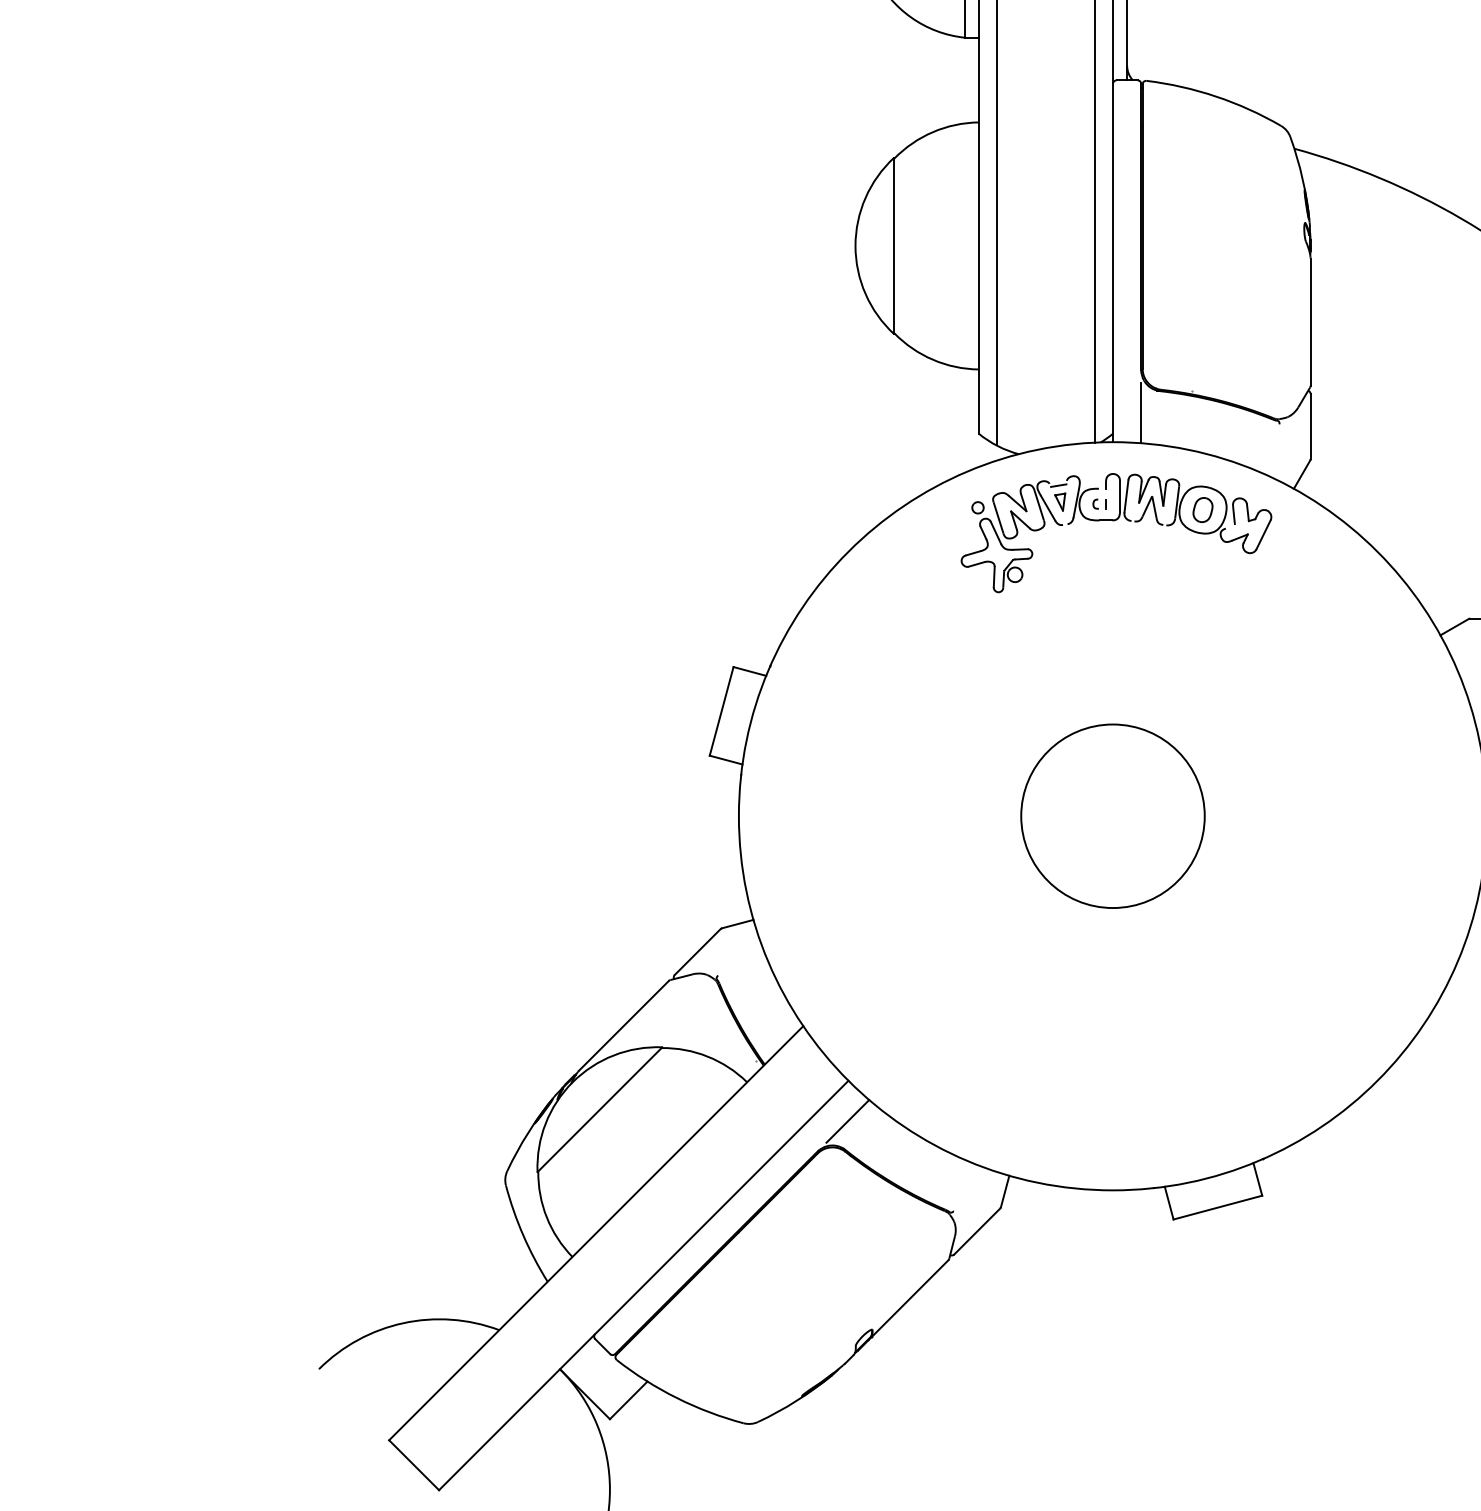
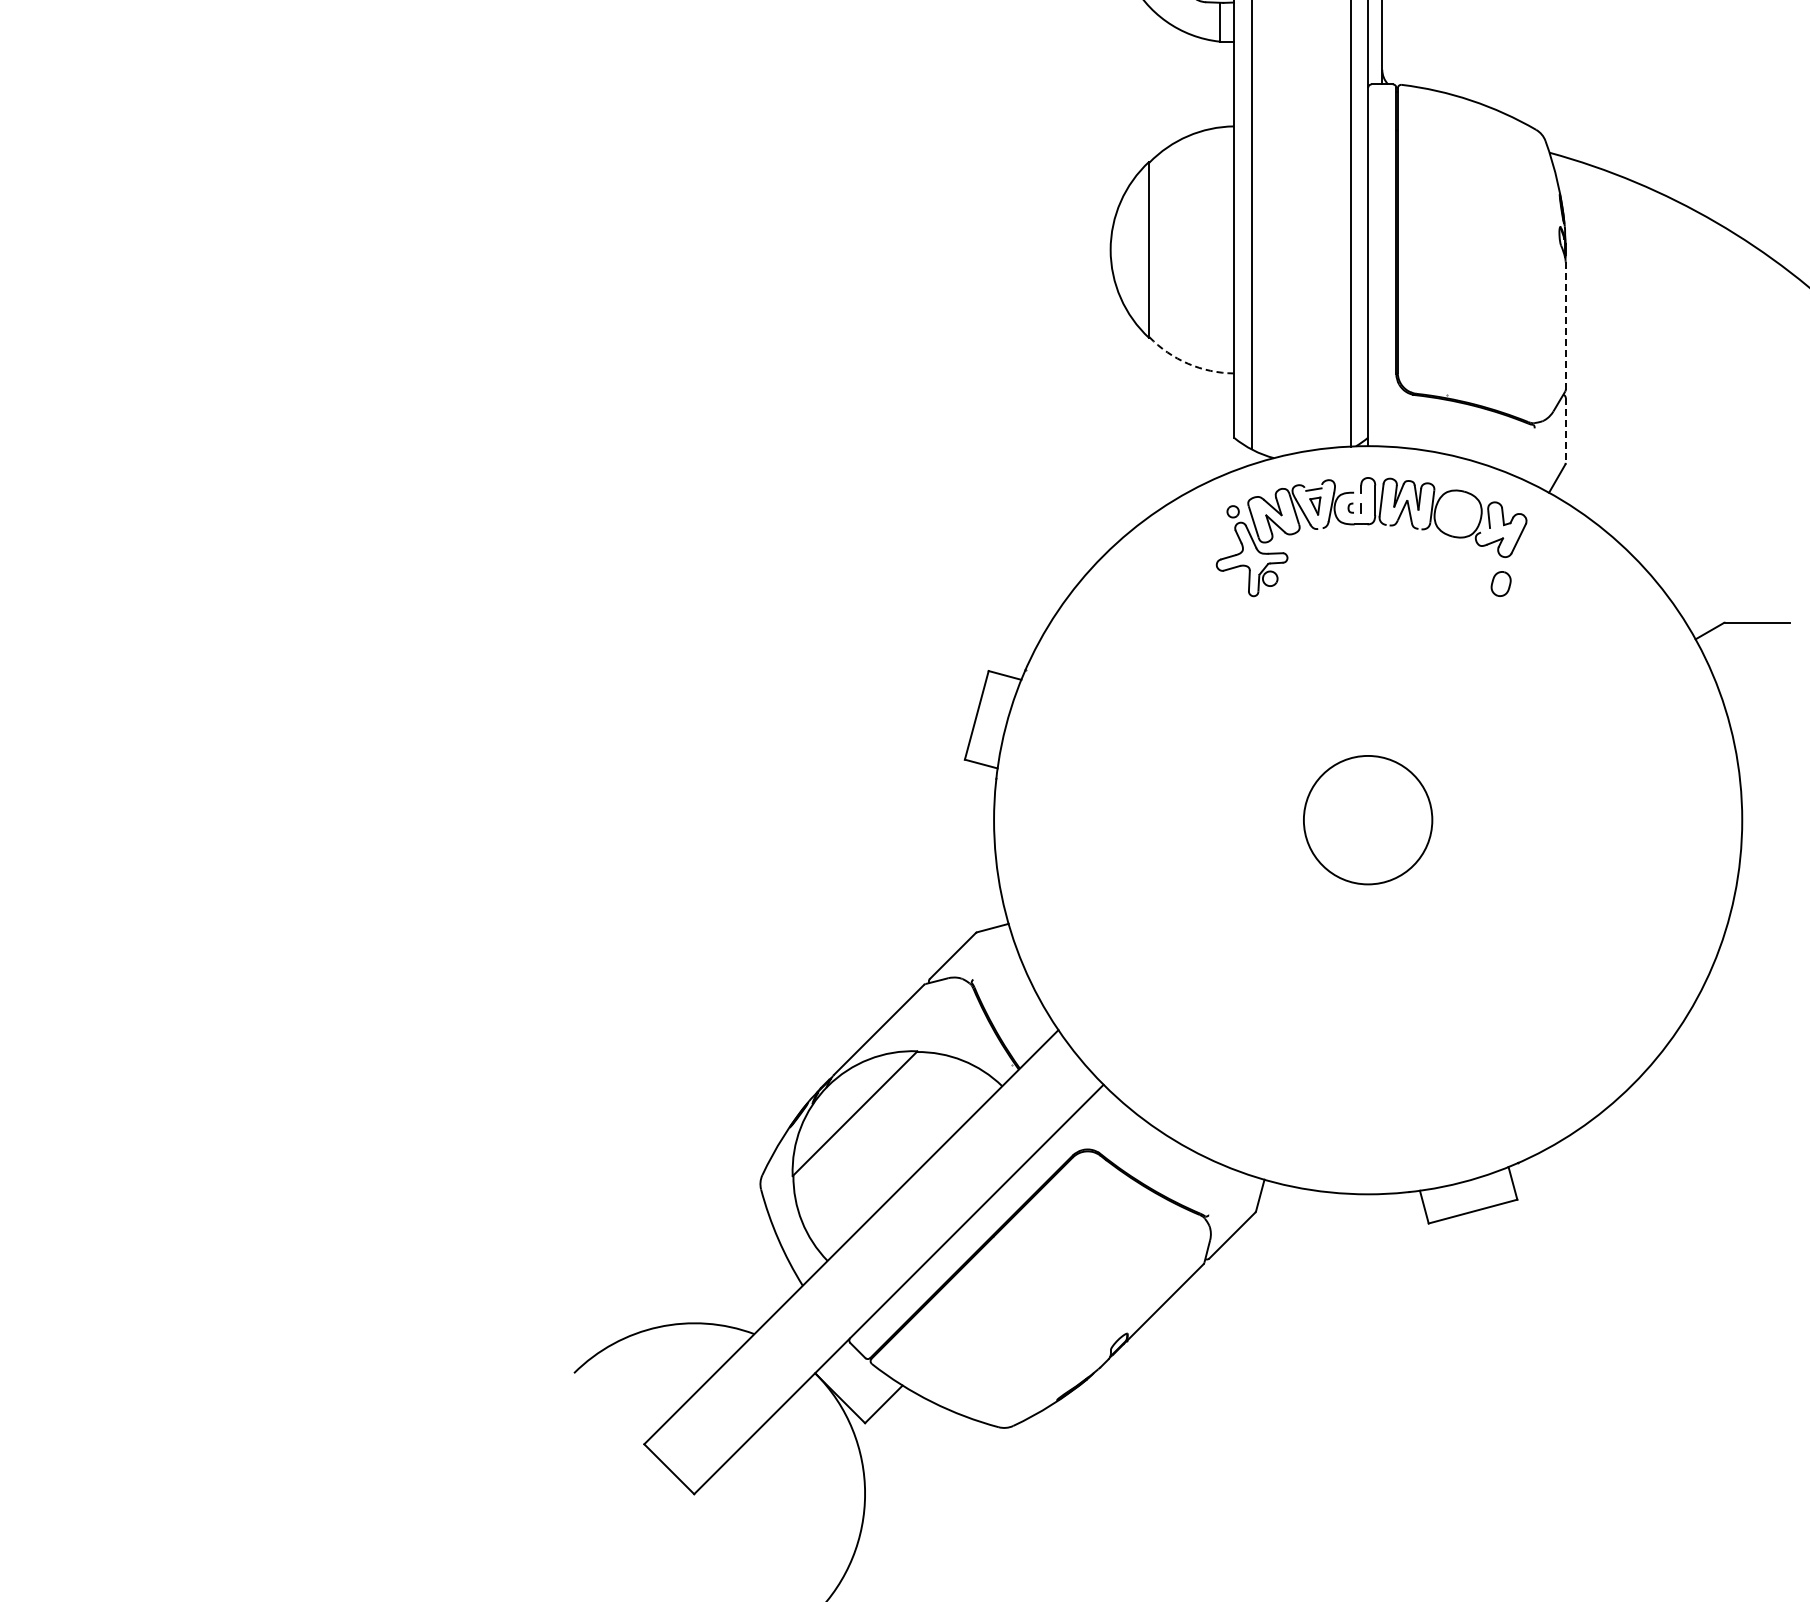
line: (1310, 322) -> (1565, 326), solid -> dashed
arc: (933, 359) -> (1188, 363), solid -> dashed
line: (1141, 412) -> (1396, 416), removed
line: (1310, 427) -> (1565, 431), solid -> dashed
part: (1202, 509) -> (1500, 583), moved
circle: (1112, 815) -> (1367, 819), size x0.7
line: (847, 1120) -> (1102, 1124), removed

